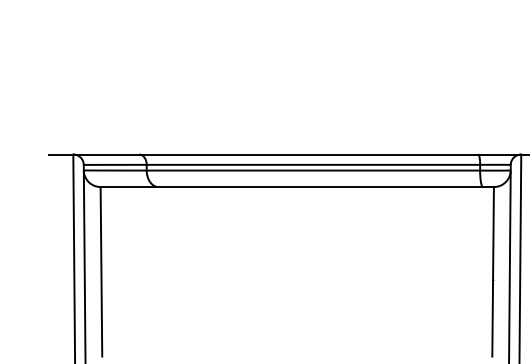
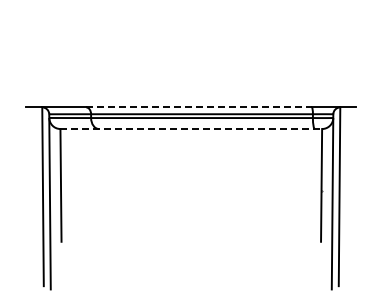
line: (309, 154) -> (199, 107), solid -> dashed
line: (297, 187) -> (191, 129), solid -> dashed

